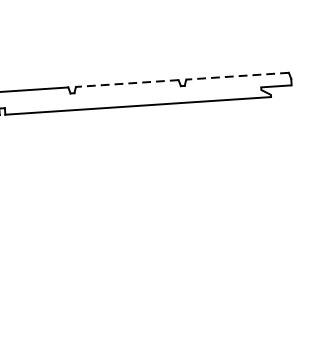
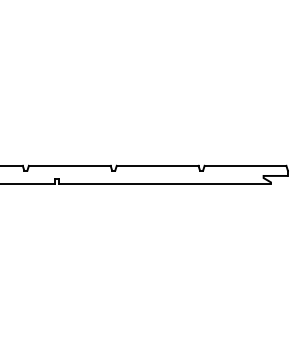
line: (237, 75) -> (245, 165), dashed -> solid
line: (127, 83) -> (157, 165), dashed -> solid

